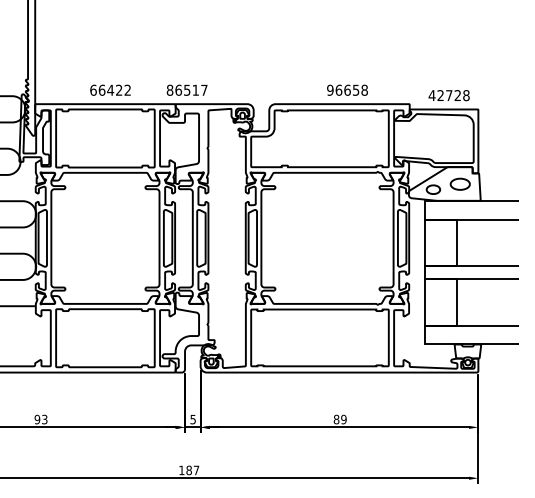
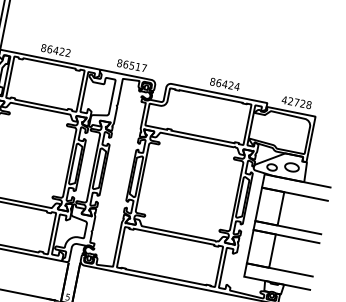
text: (93, 89) -> (43, 47), 66422 -> 86422
text: (186, 89) -> (131, 65), moved
text: (347, 89) -> (225, 83), 96658 -> 86424

